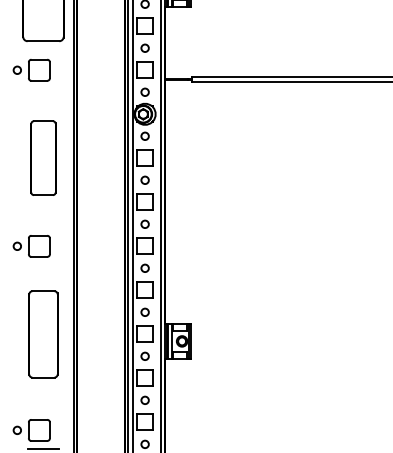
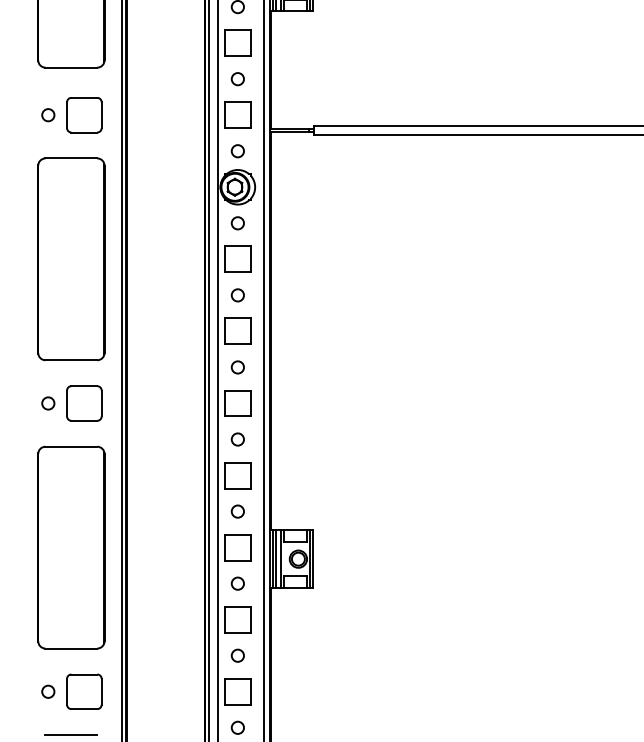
part: (31, 69) -> (71, 113), moved
part: (43, 157) -> (71, 258), size x1.67
part: (31, 246) -> (71, 403), moved
part: (43, 334) -> (71, 547), size x1.43
part: (31, 430) -> (71, 691), moved

